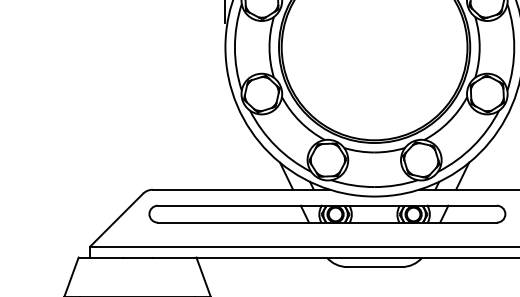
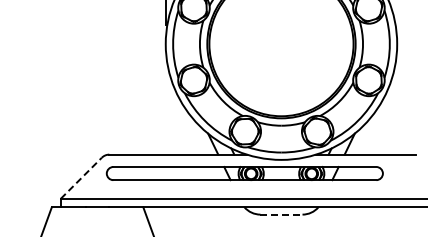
line: (116, 219) -> (81, 177), solid -> dashed
line: (374, 266) -> (281, 214), solid -> dashed

